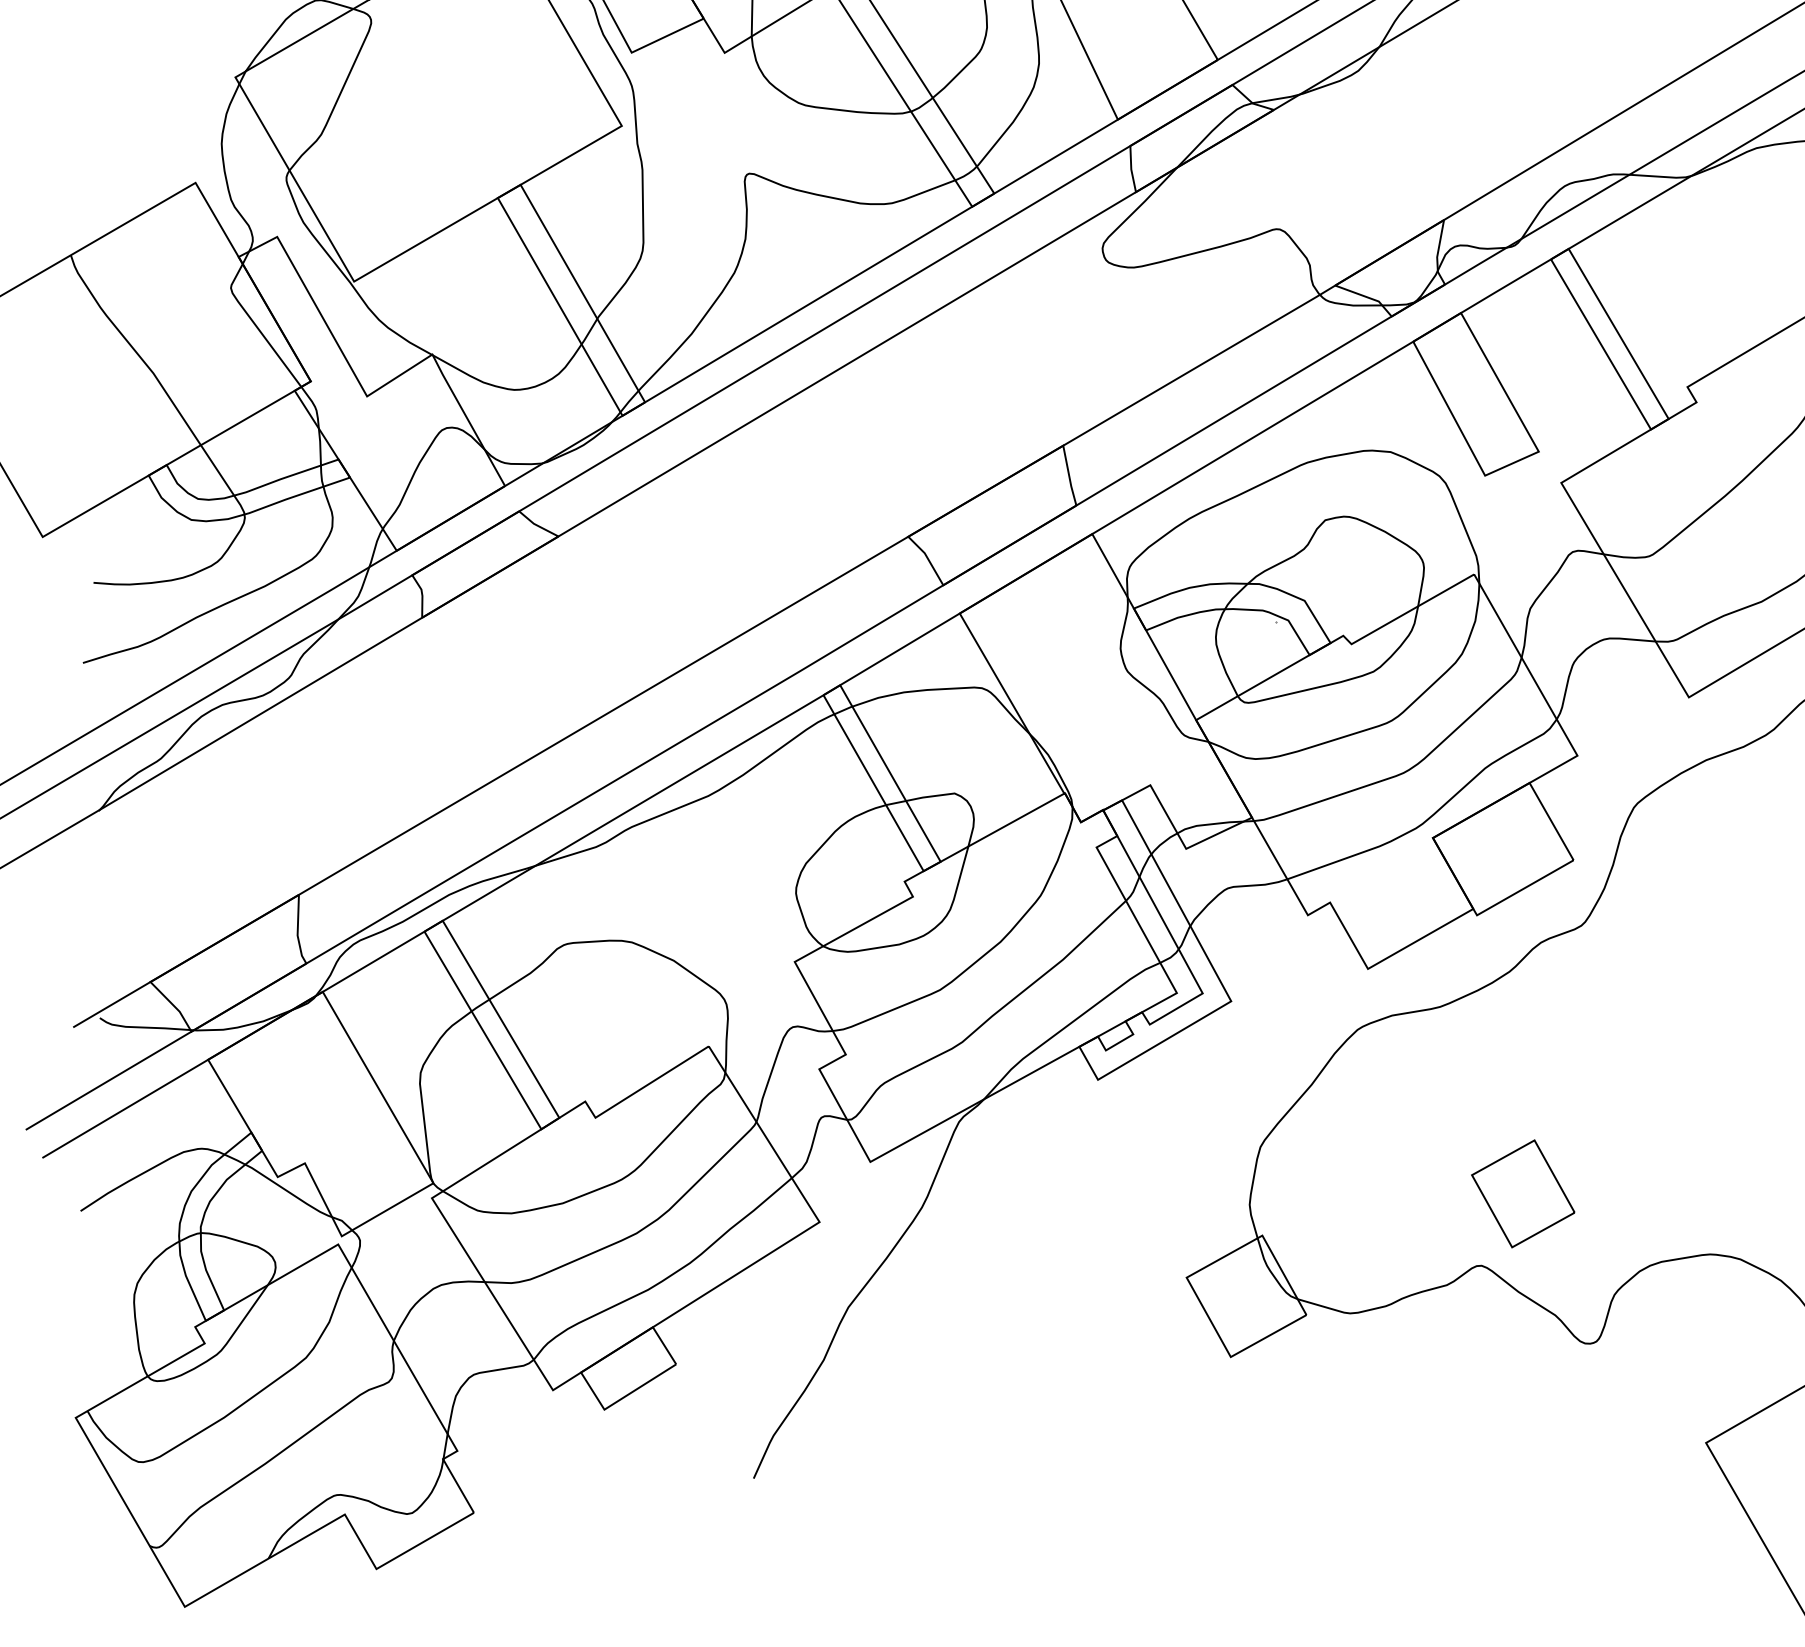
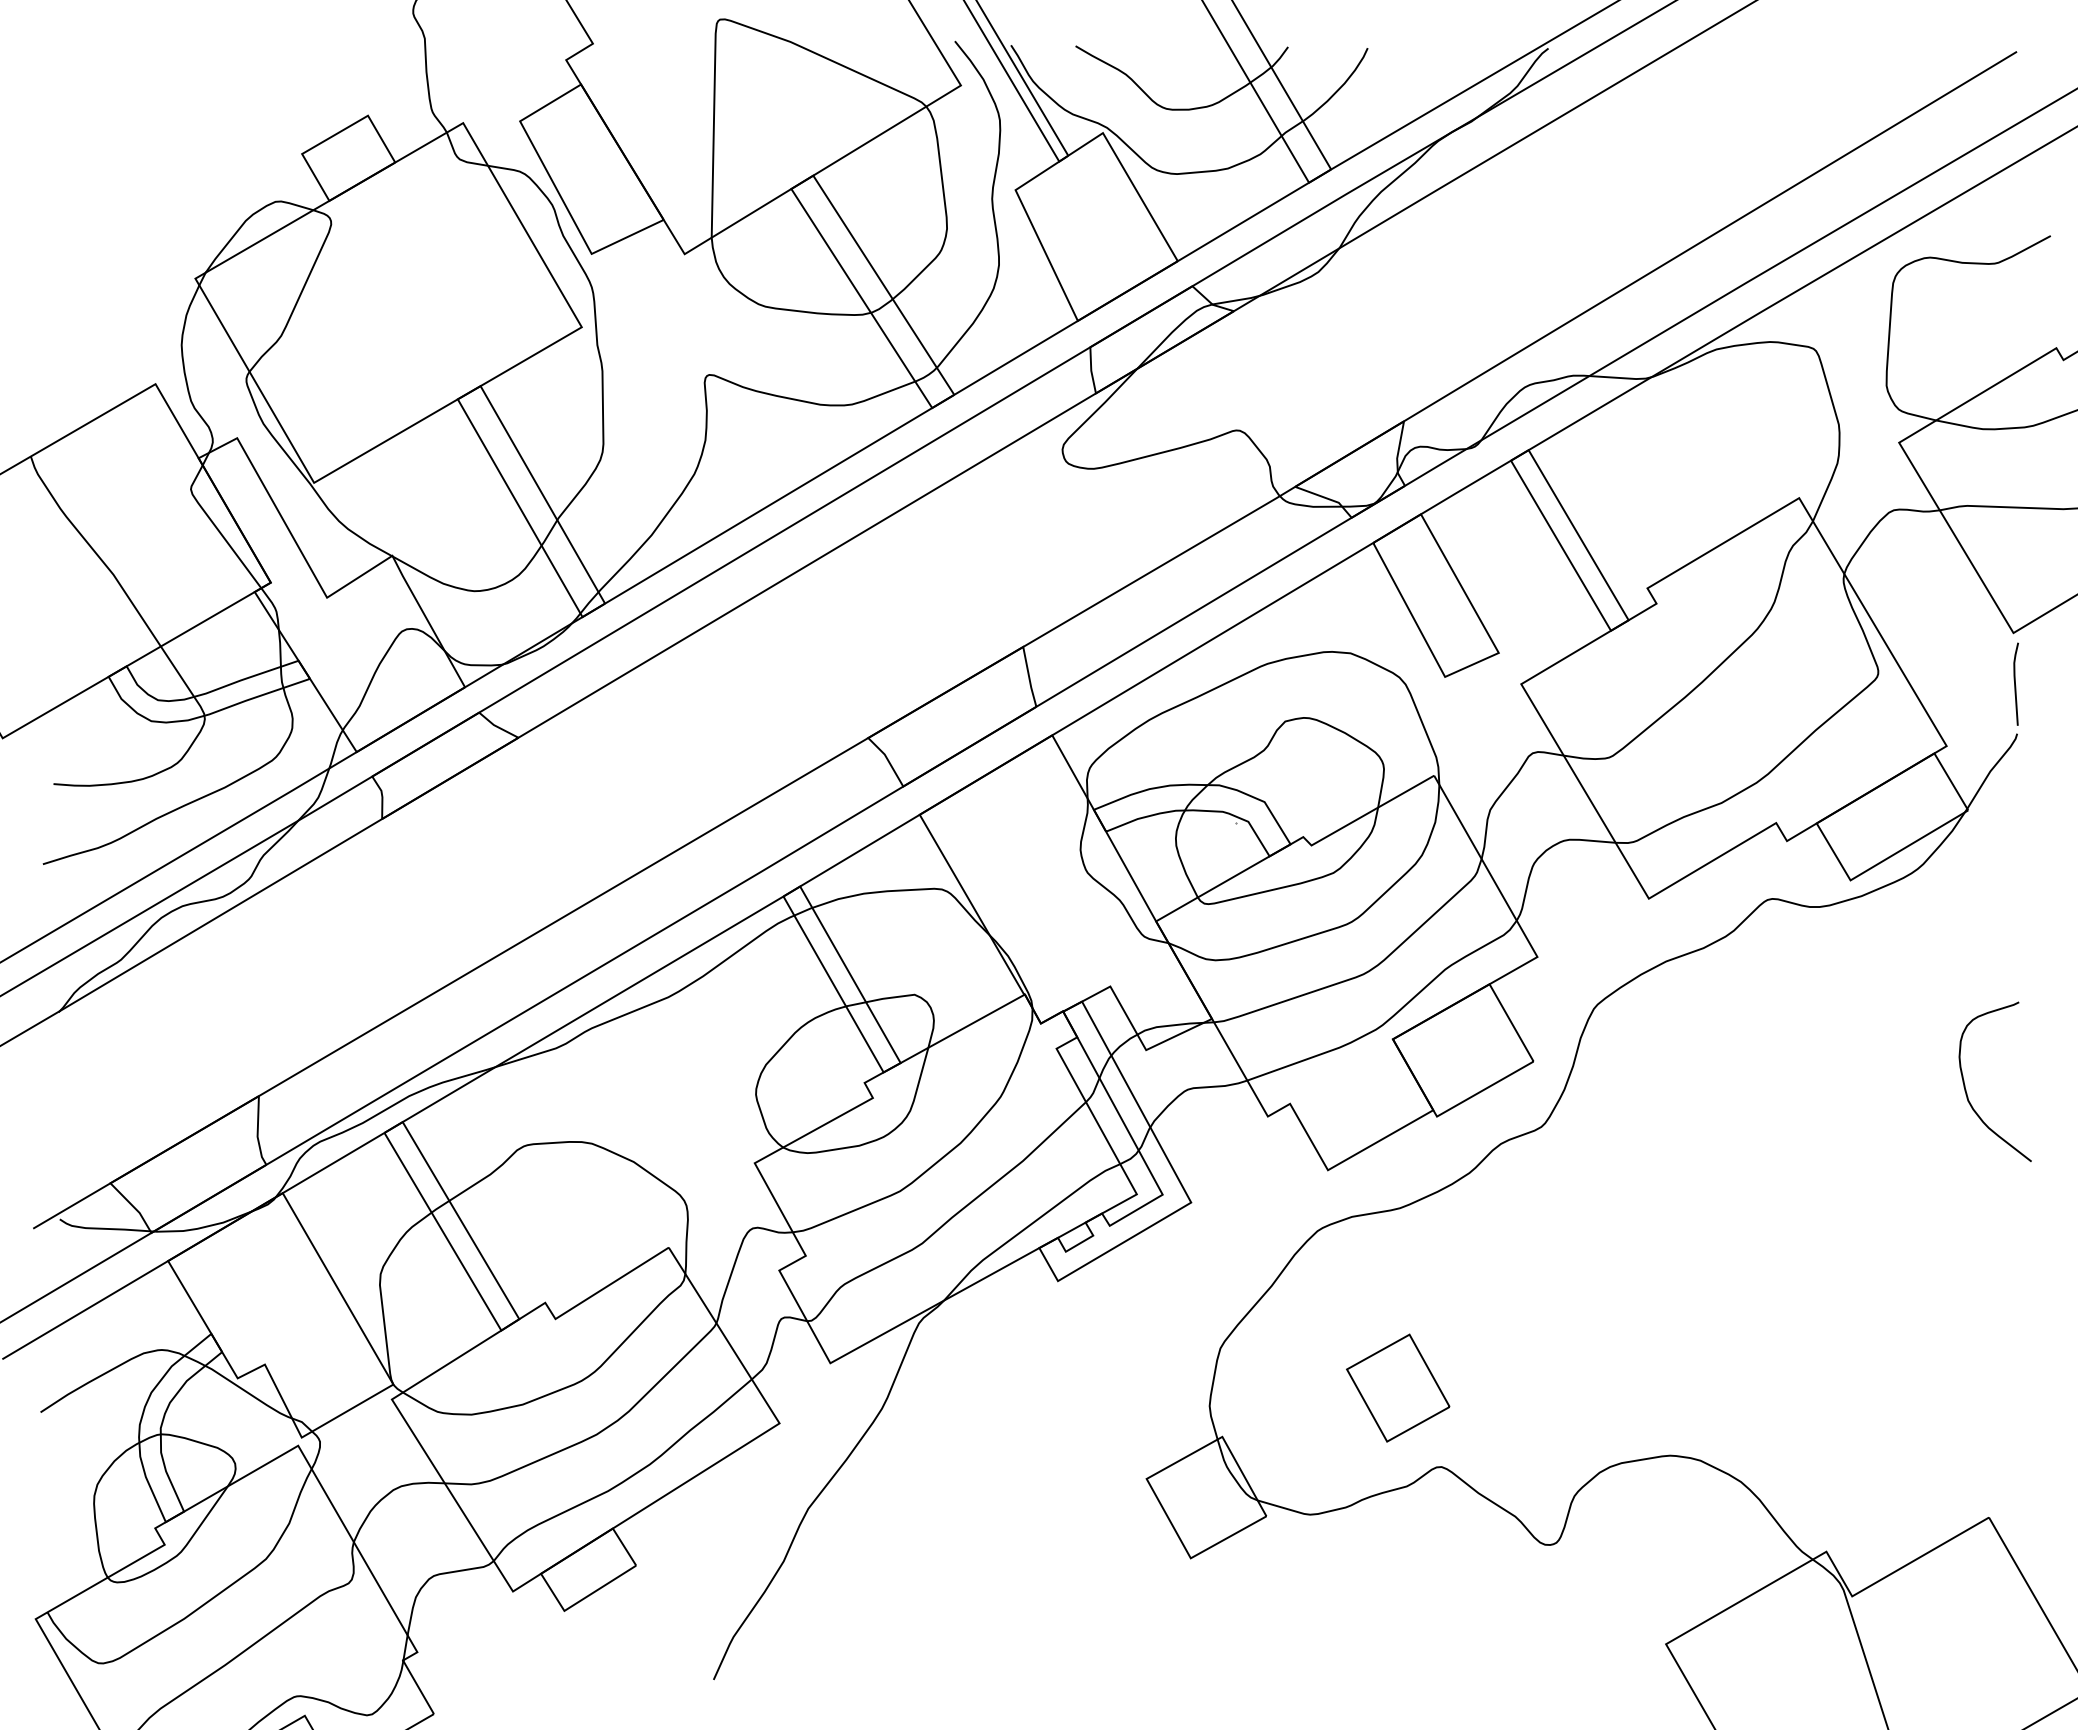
part: (1523, 1193) -> (1398, 1387), moved

